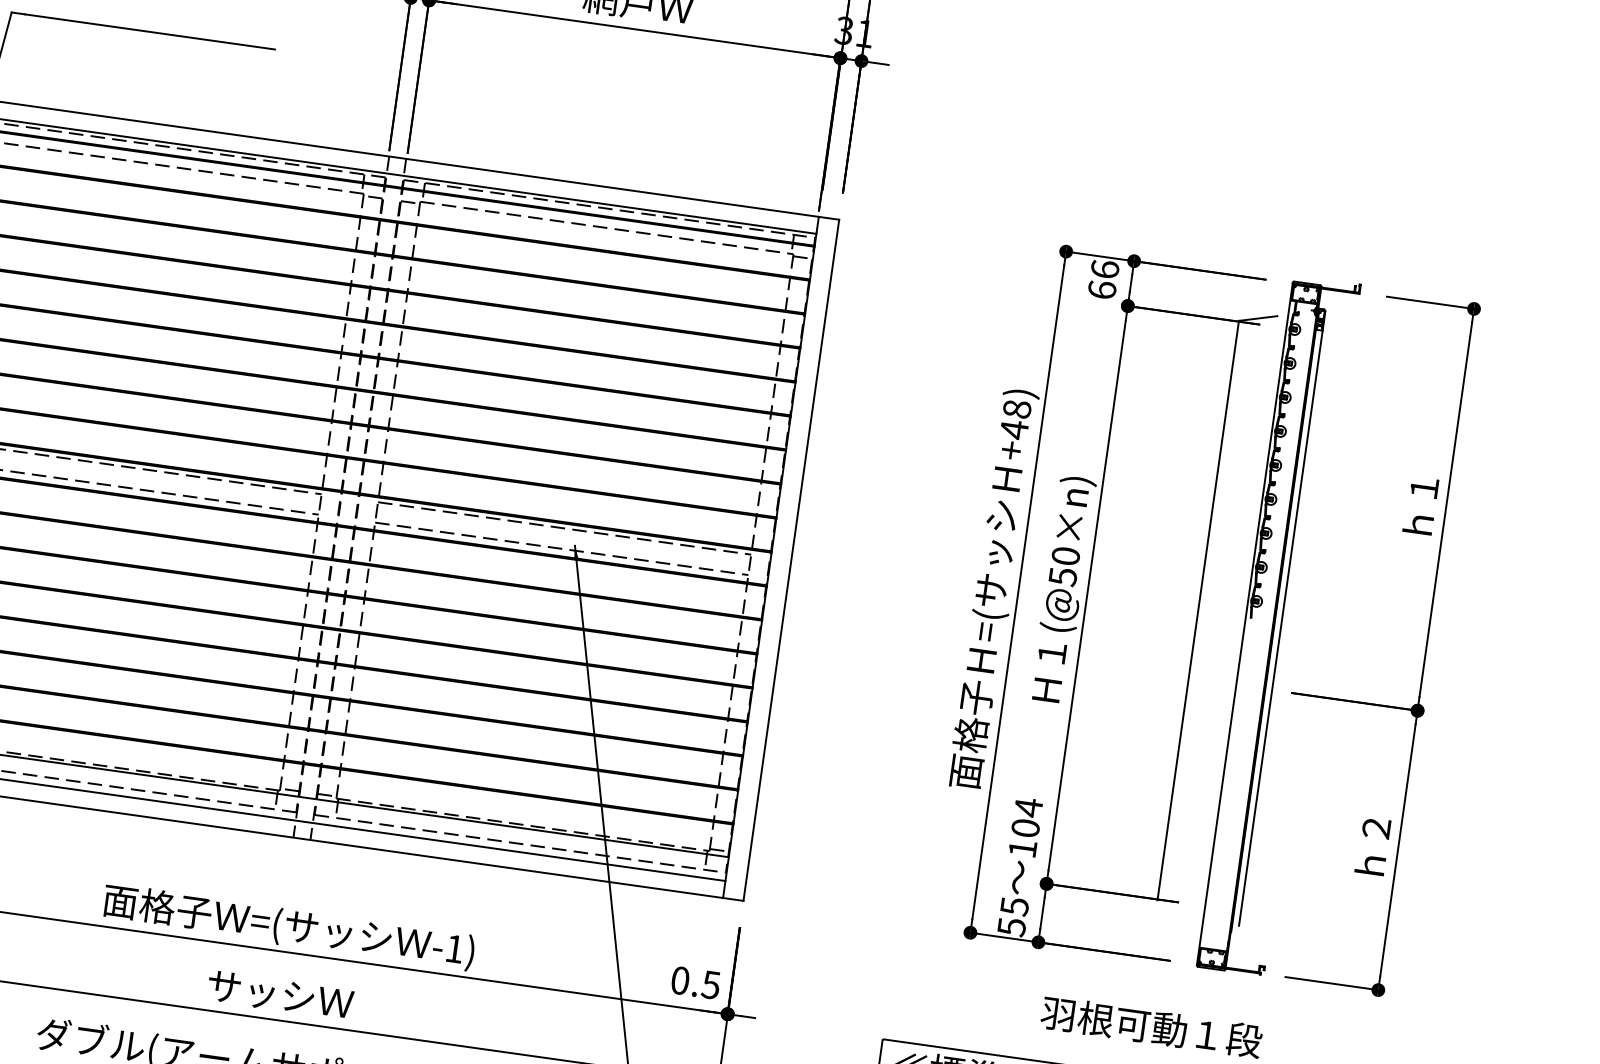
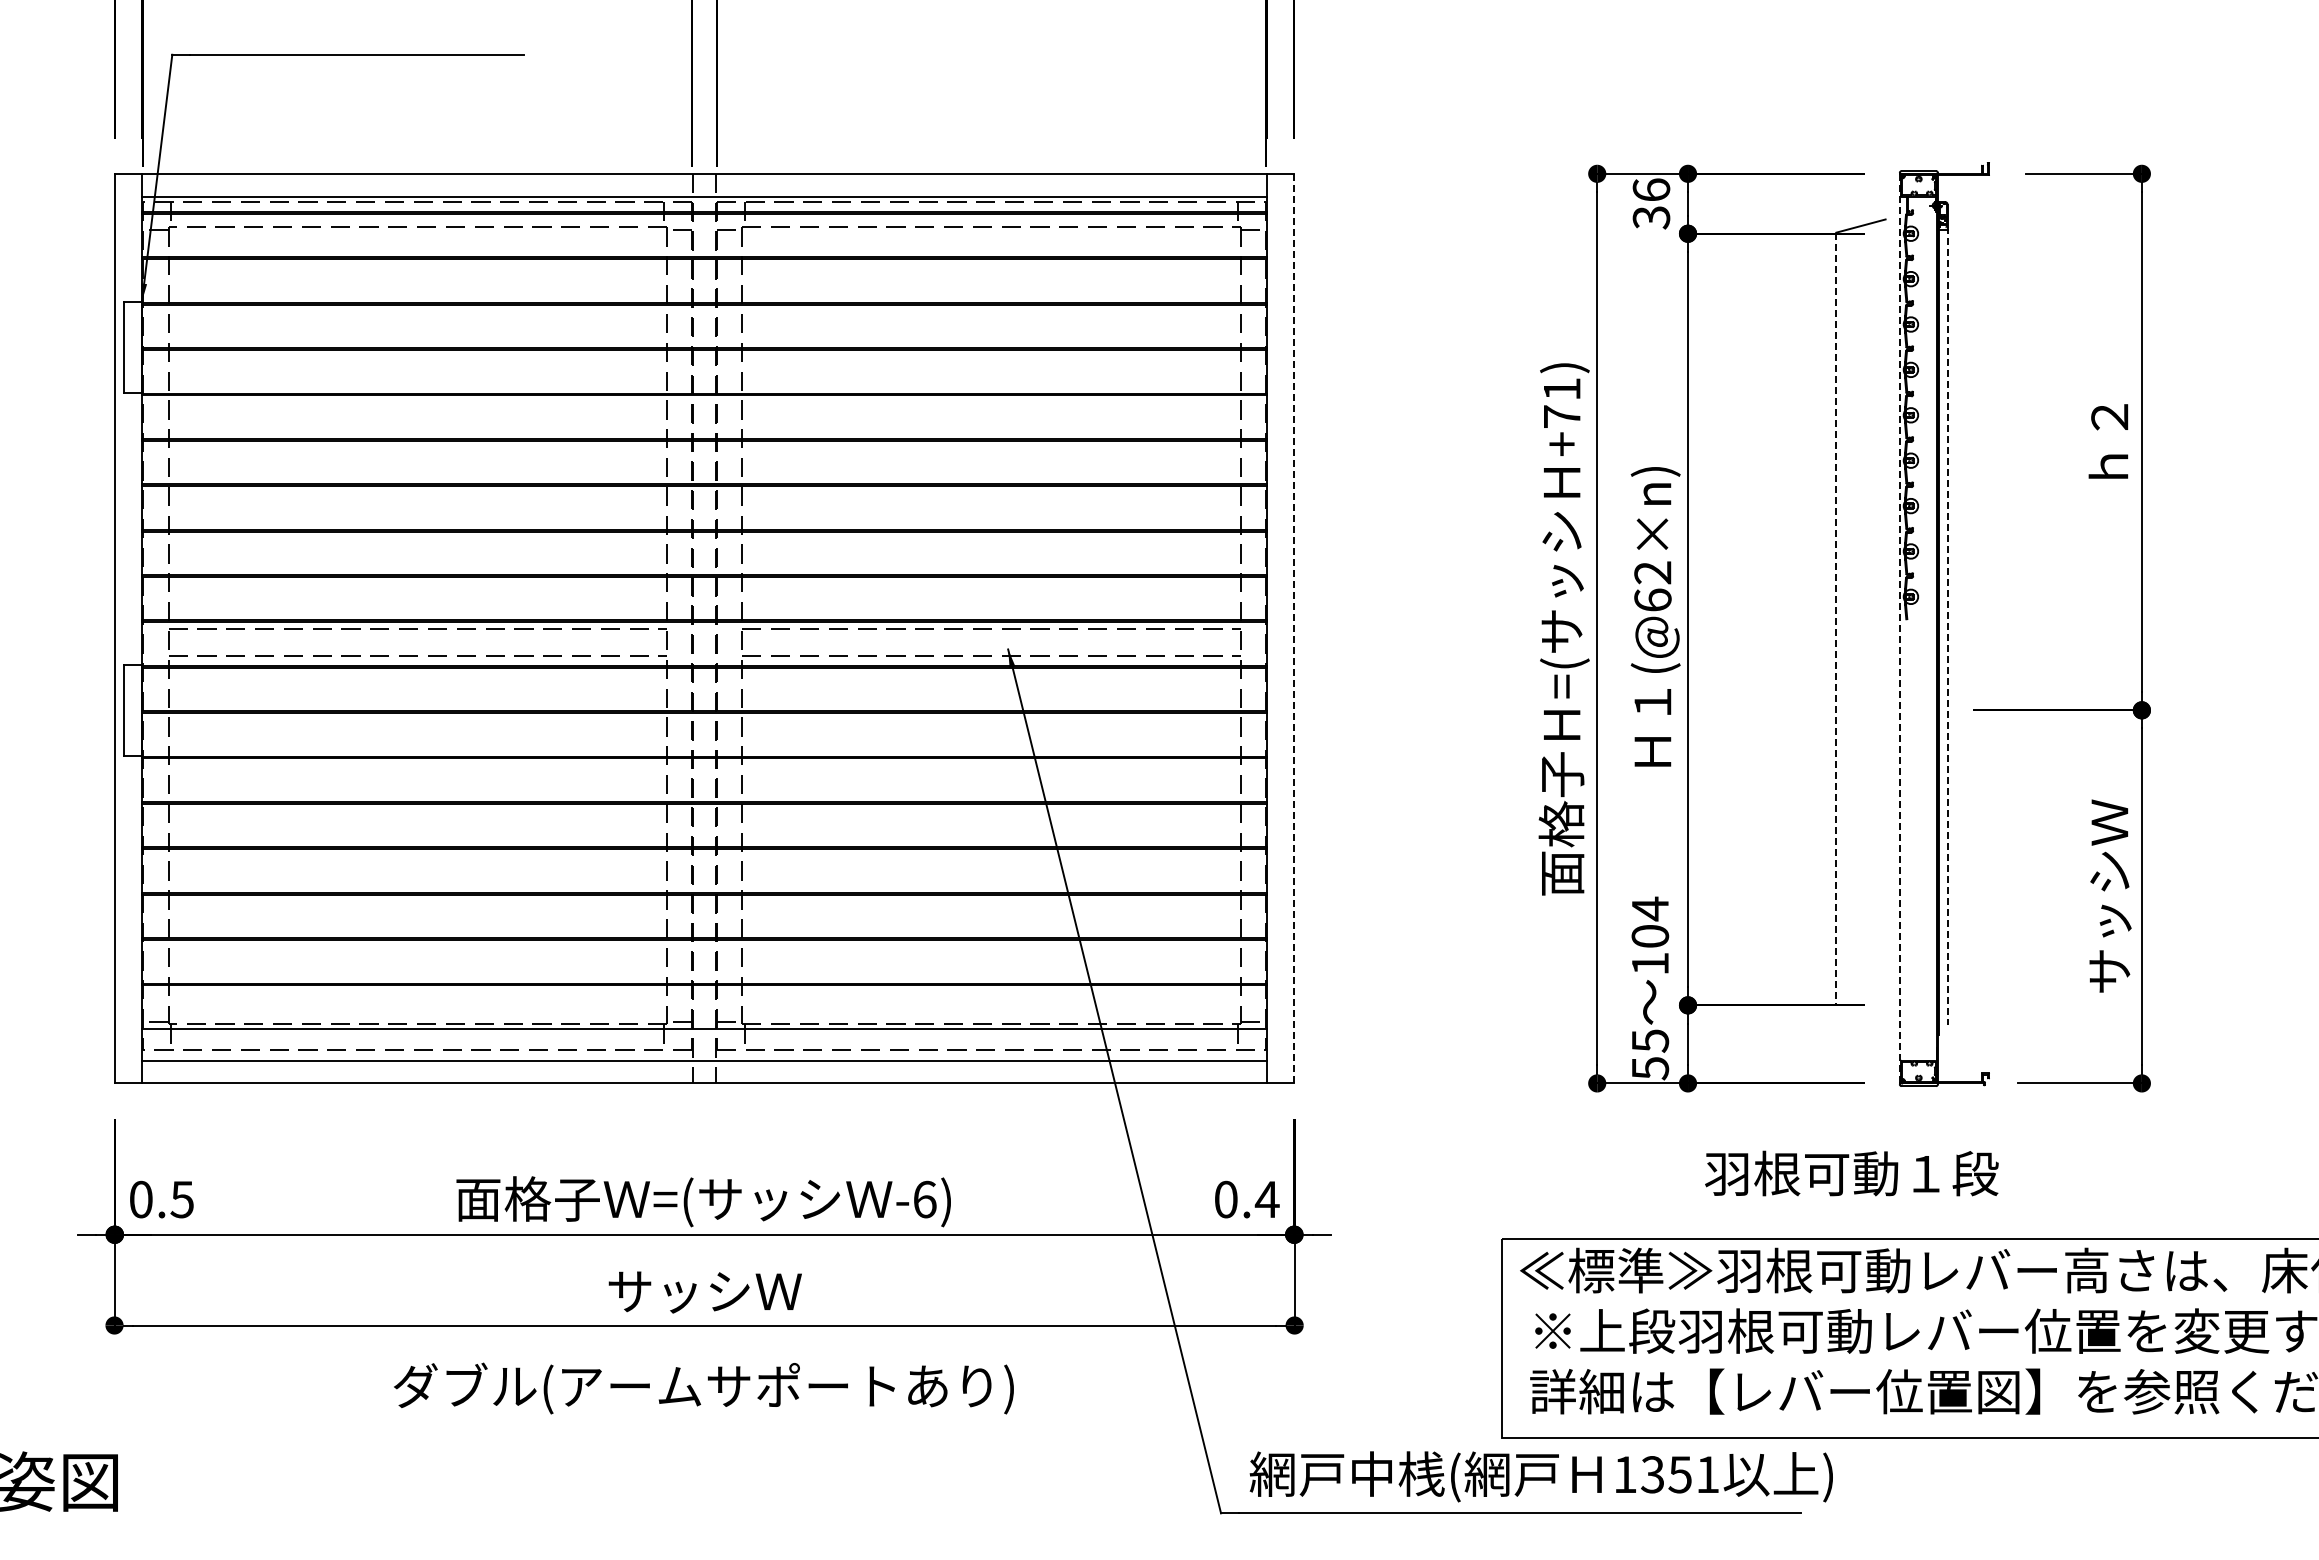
text: (1102, 290) -> (1651, 217), 66 -> 36
text: (1015, 419) -> (1561, 403), +48) -> +71)
text: (1424, 488) -> (2109, 417), ｈ１ -> ｈ２
line: (791, 560) -> (1294, 628), solid -> dashed
text: (1064, 566) -> (1652, 586), (@50×n) -> (@62×n)
line: (1198, 610) -> (1836, 619), solid -> dashed
line: (1244, 623) -> (1899, 628), solid -> dashed
line: (1280, 626) -> (1947, 625), solid -> dashed
text: (1373, 845) -> (2109, 895), ｈ２ -> サッシＷ
text: (455, 948) -> (925, 1199), -1) -> -6)
text: (710, 984) -> (1266, 1199), 0.5 -> 0.4

